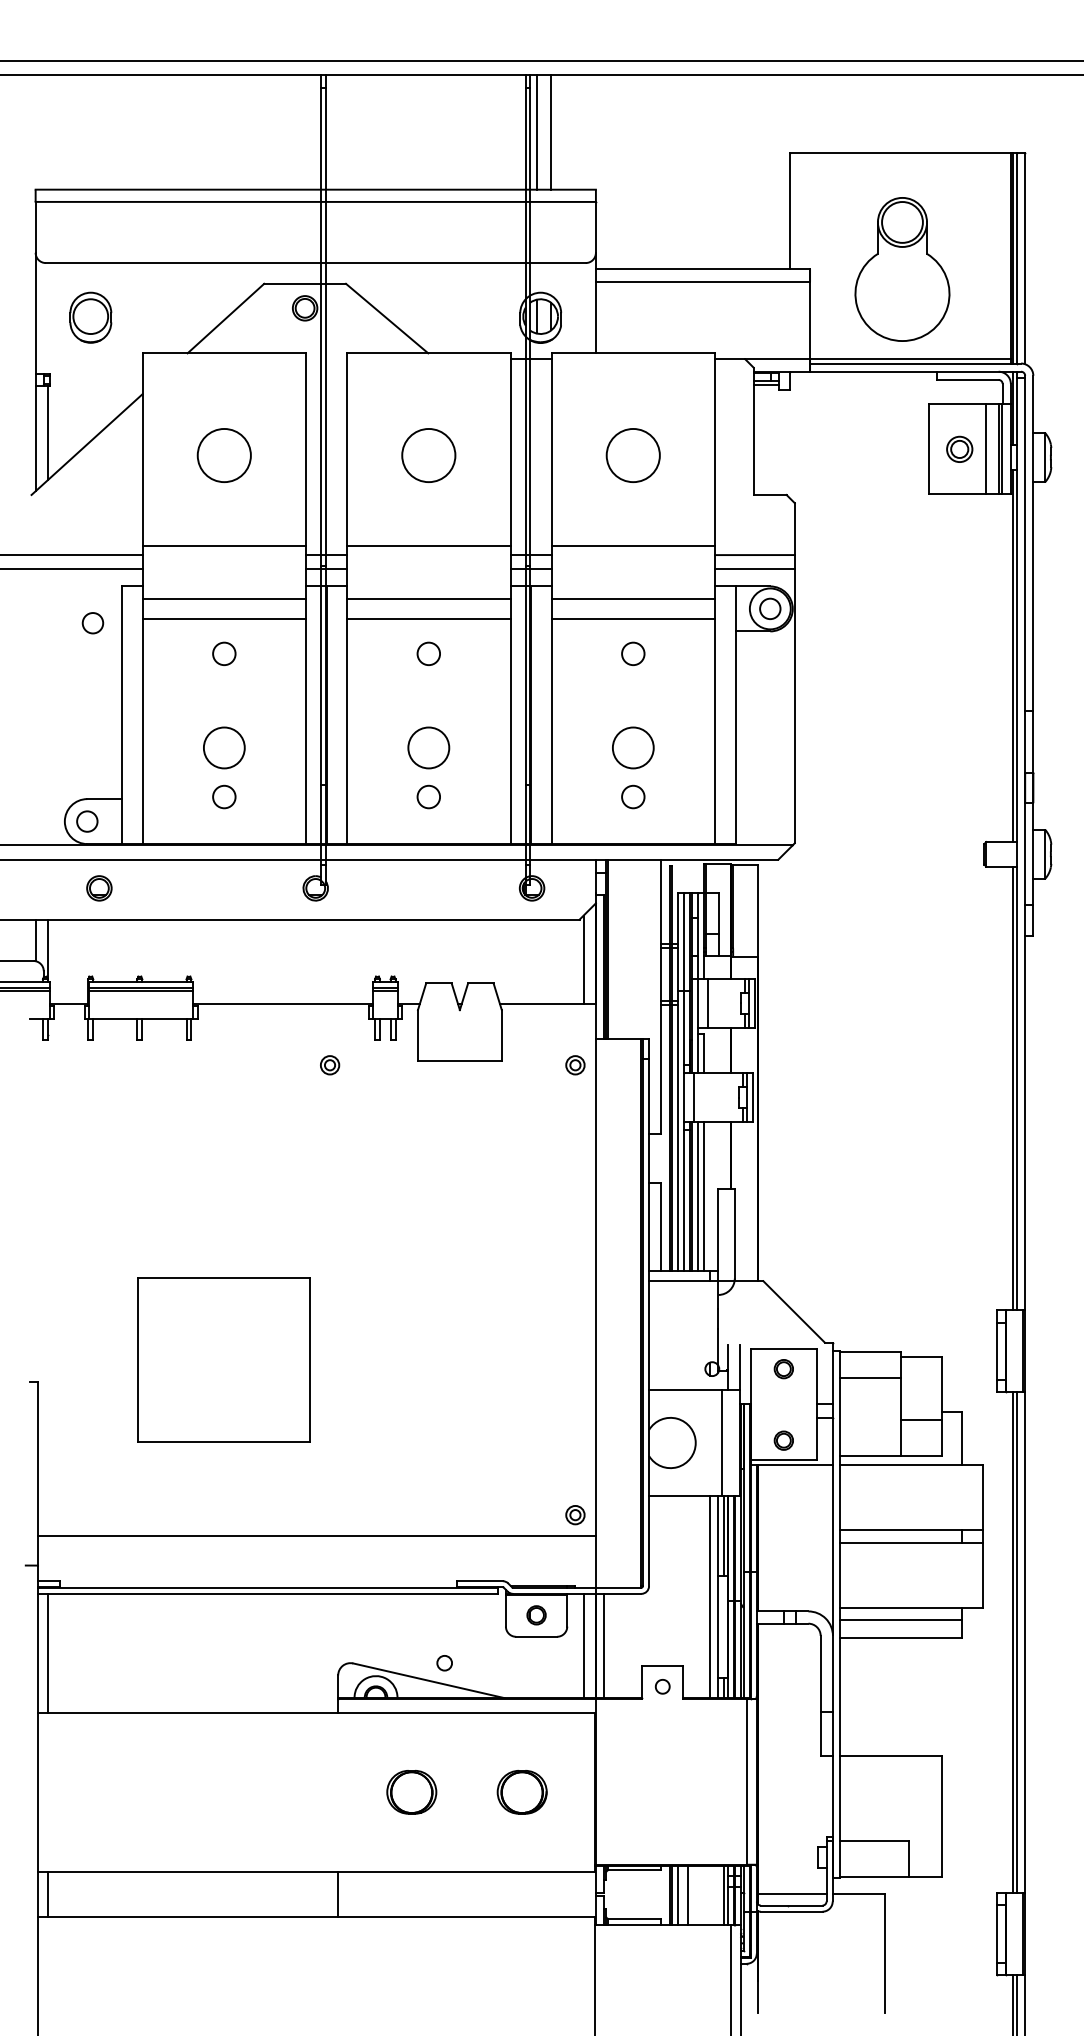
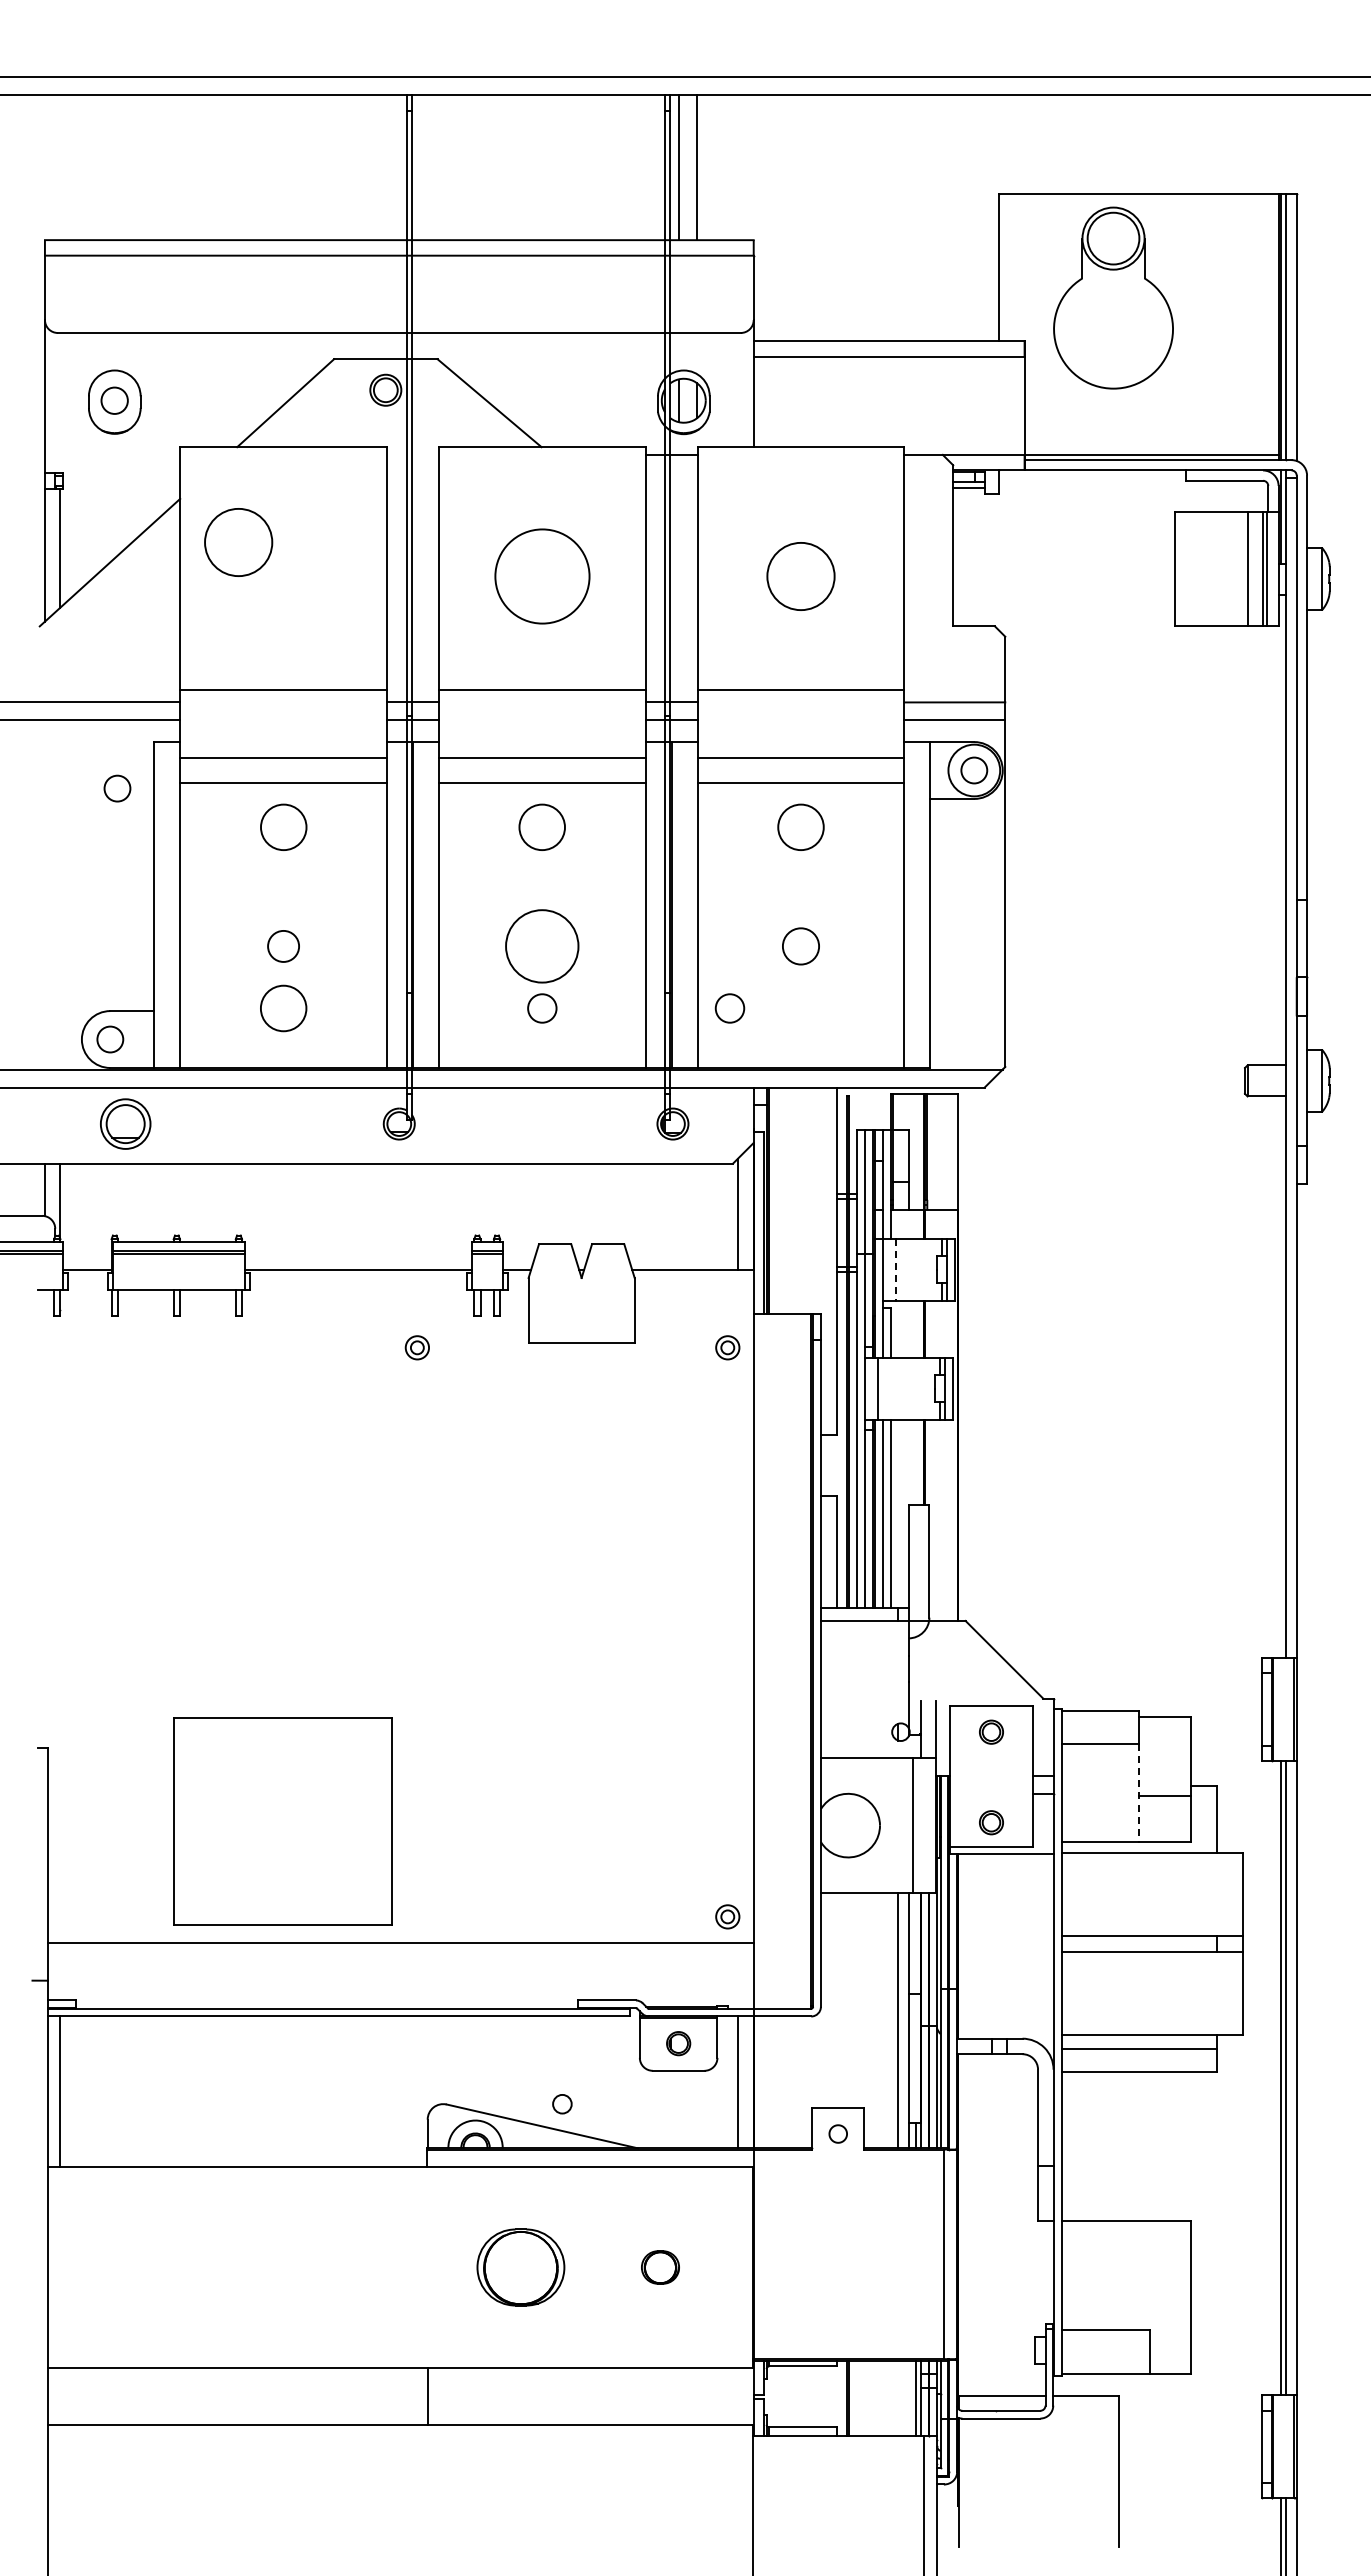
part: (902, 269) -> (1113, 297), moved
circle: (90, 316) -> (114, 400), size x0.6
part: (959, 449) -> (1213, 568), removed
circle: (224, 455) -> (238, 542), moved
circle: (428, 455) -> (541, 576), size x1.4
circle: (224, 653) -> (283, 827), size x1.6
circle: (428, 653) -> (542, 827), size x1.6
circle: (632, 653) -> (800, 827), size x1.6
line: (1013, 655) -> (1281, 829), removed
circle: (224, 748) -> (283, 946), size x0.6
circle: (428, 748) -> (542, 946), size x1.4
circle: (632, 748) -> (800, 946), size x0.7
circle: (224, 797) -> (283, 1008), size x1.6
circle: (632, 797) -> (729, 1008), moved
part: (99, 887) -> (125, 1123), size x1.6
line: (708, 1004) -> (895, 1270), solid -> dashed
line: (1013, 1087) -> (1281, 1376), removed
part: (223, 1359) -> (282, 1821), moved
line: (900, 1417) -> (1139, 1793), solid -> dashed
line: (723, 1535) -> (915, 1942), removed
line: (603, 1646) -> (763, 2082), removed
part: (411, 1792) -> (520, 2267), size x1.4
part: (522, 1792) -> (660, 2267), size x0.6
line: (47, 1894) -> (60, 2396), removed
line: (677, 1895) -> (857, 2397), removed
line: (687, 1895) -> (869, 2397), removed

